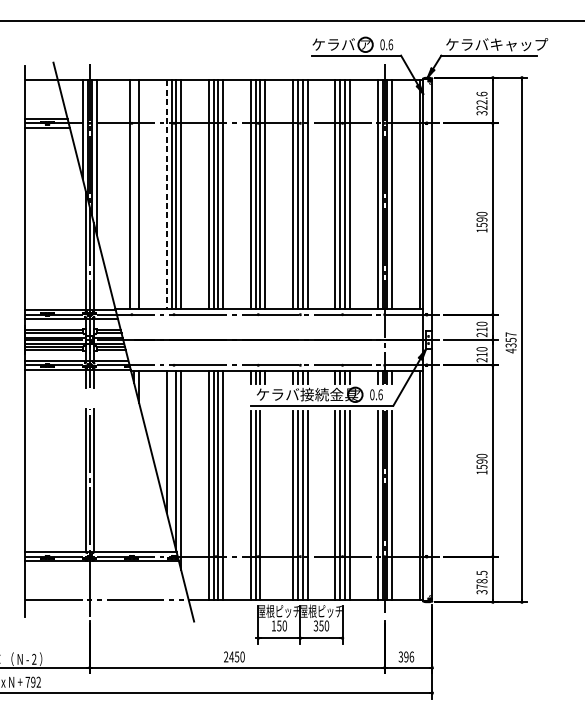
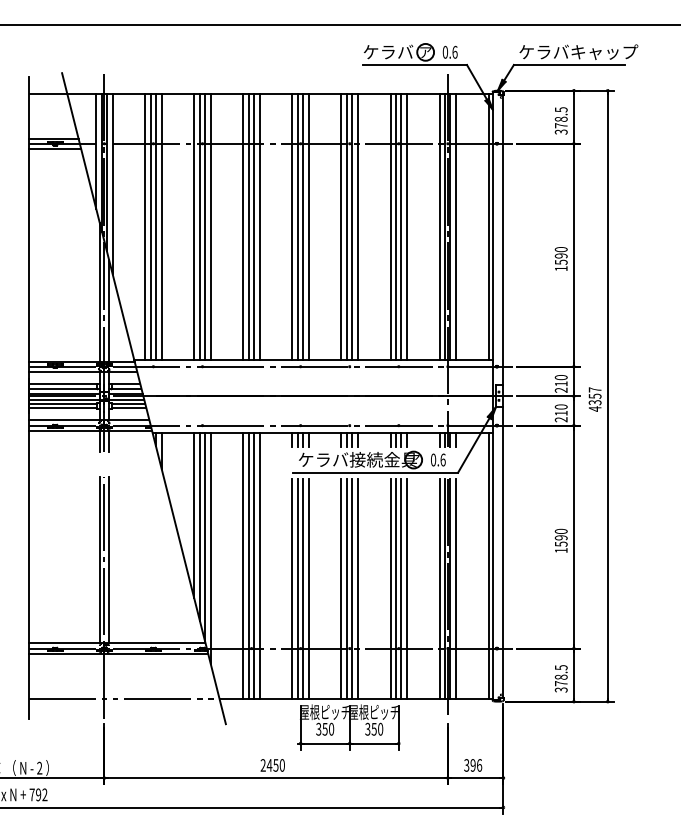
text: (481, 100) -> (560, 117), 322.6 -> 378.5
line: (125, 194) -> (145, 226), added
line: (133, 194) -> (155, 226), added
line: (167, 195) -> (194, 227), dashed -> solid
line: (172, 451) -> (200, 526), added
line: (265, 505) -> (308, 588), added
text: (273, 625) -> (318, 728), 150 -> 350

